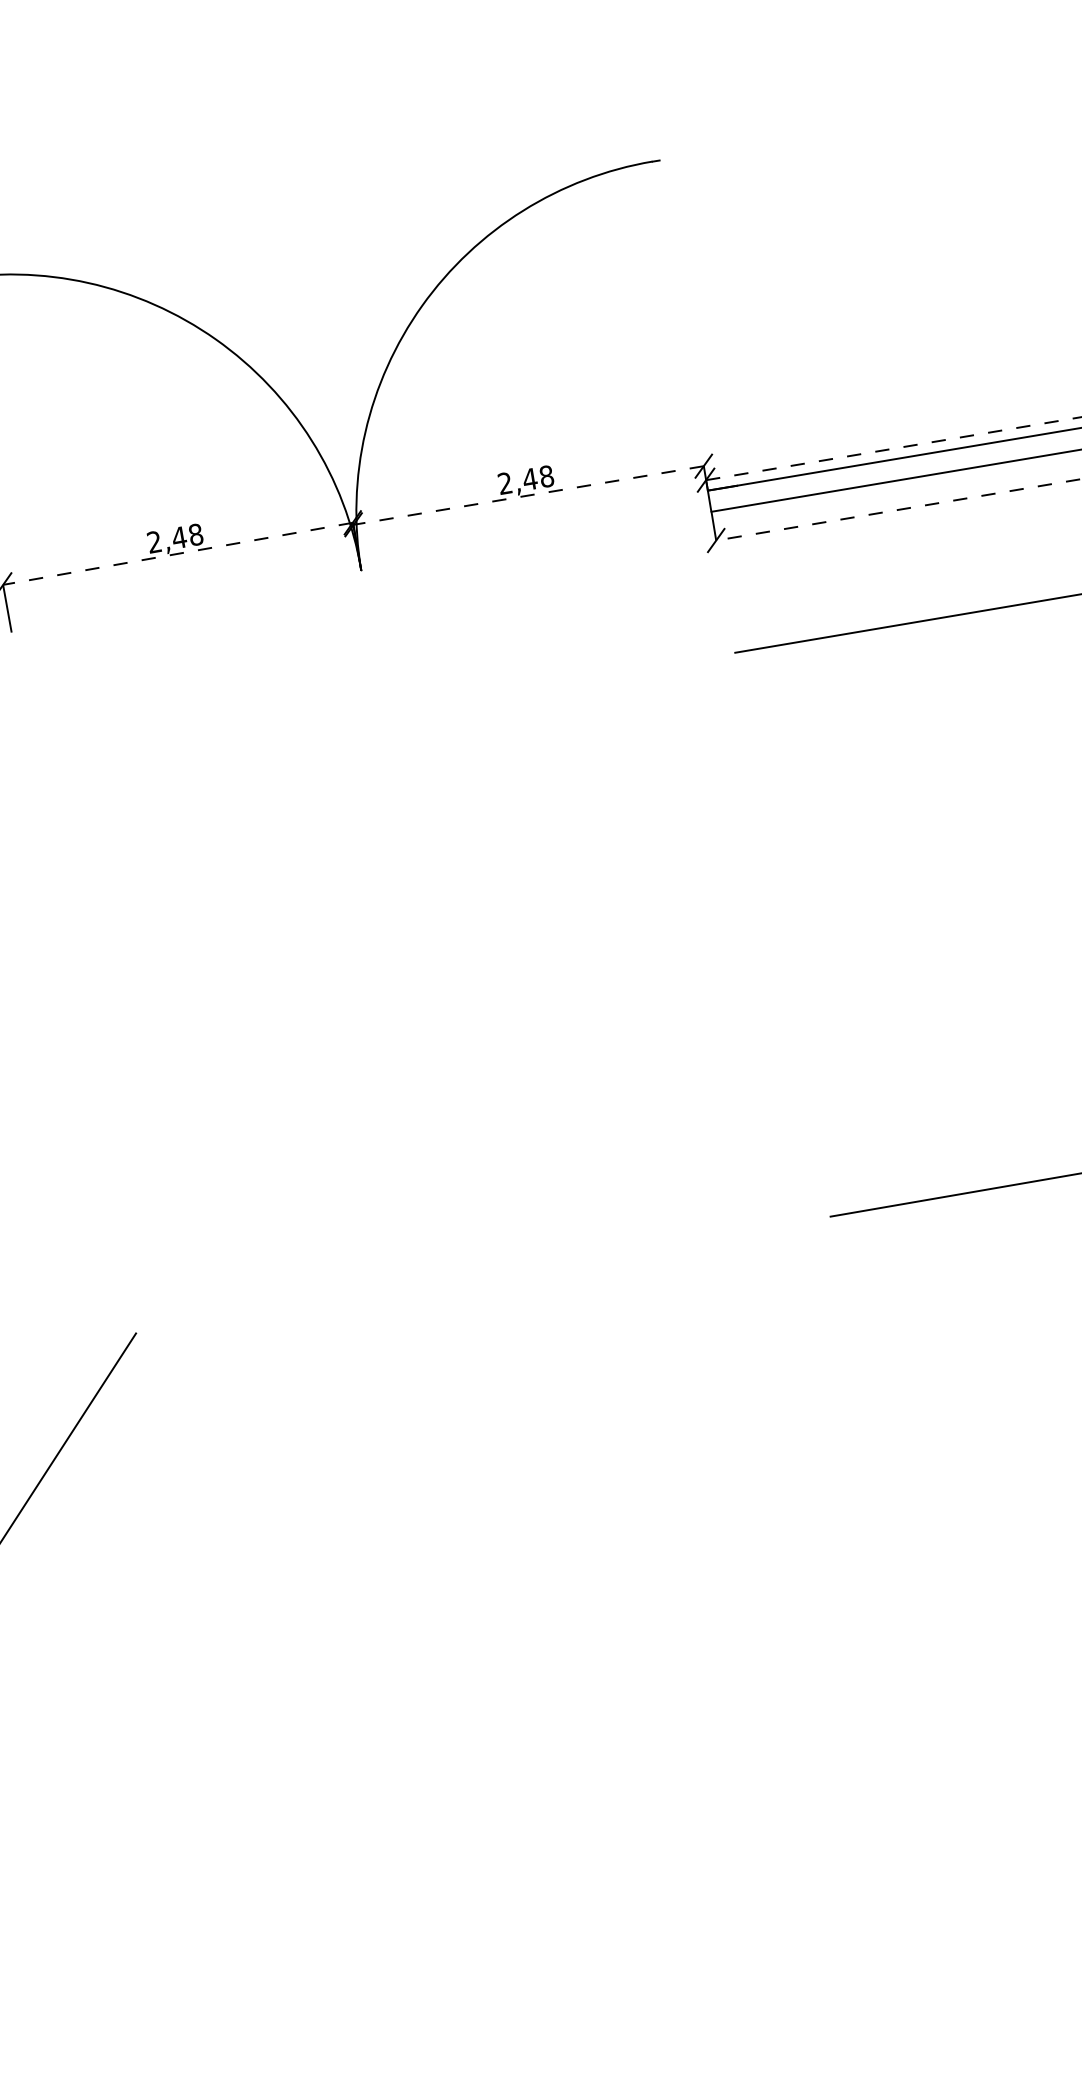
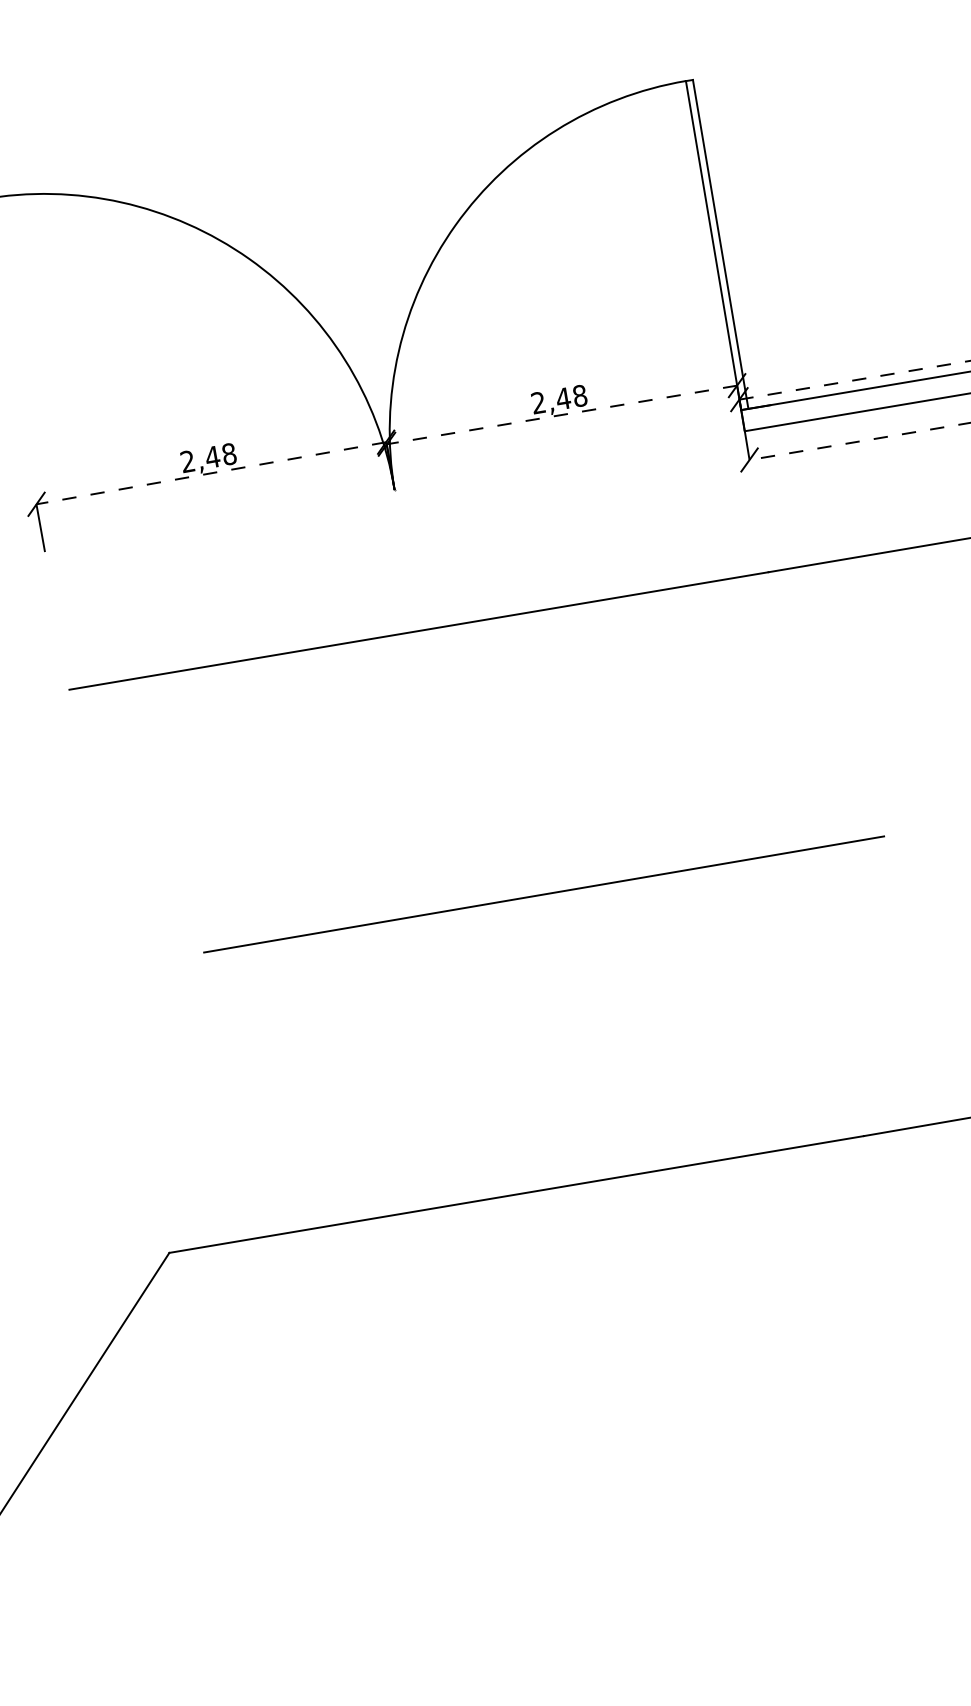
line: (687, 324) -> (720, 243), added
line: (681, 336) -> (714, 255), added
line: (385, 711) -> (418, 630), added
line: (510, 974) -> (543, 893), added
line: (483, 1274) -> (516, 1193), added

